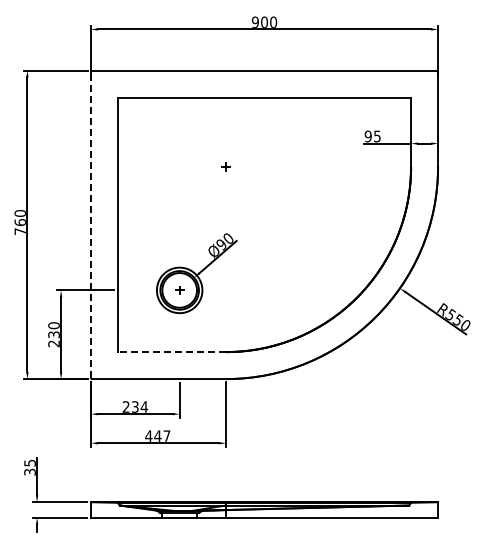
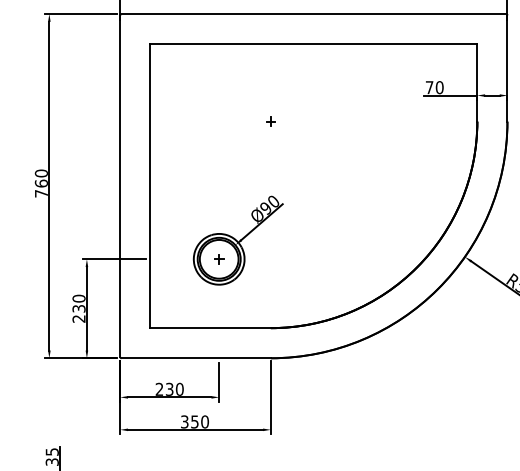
text: (372, 136) -> (434, 87), 95 -> 70
line: (90, 224) -> (119, 185), dashed -> solid
line: (171, 352) -> (210, 328), dashed -> solid
text: (144, 406) -> (179, 388), 234 -> 230
text: (157, 435) -> (194, 421), 447 -> 350

